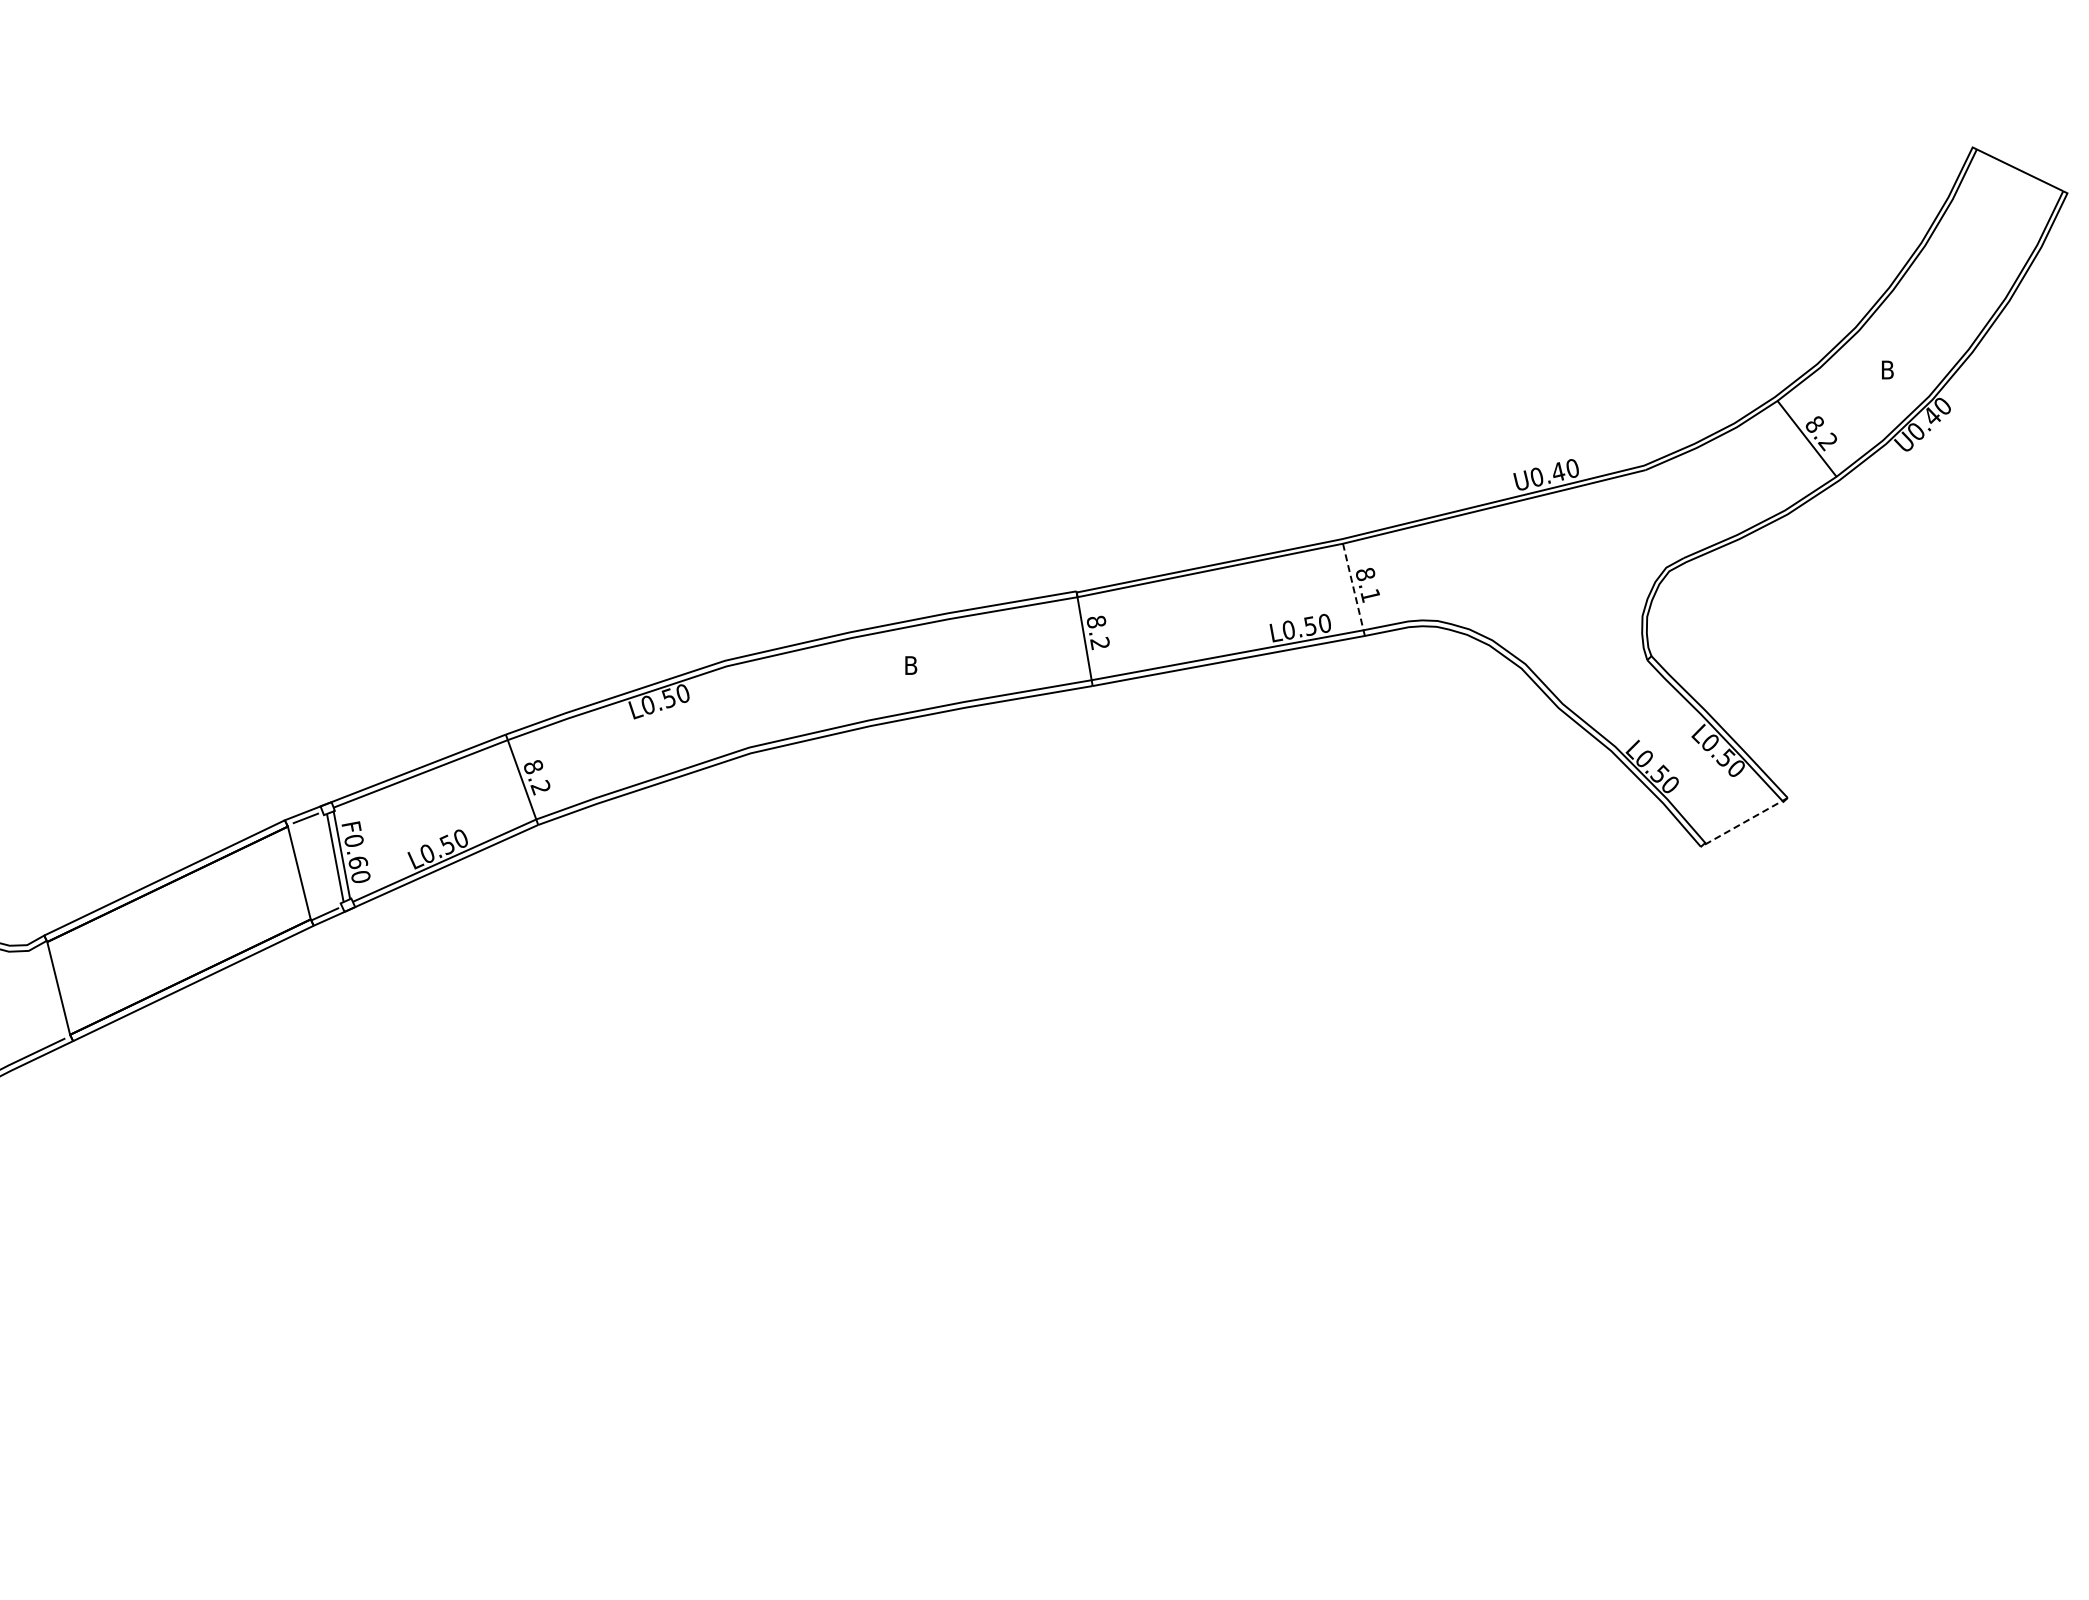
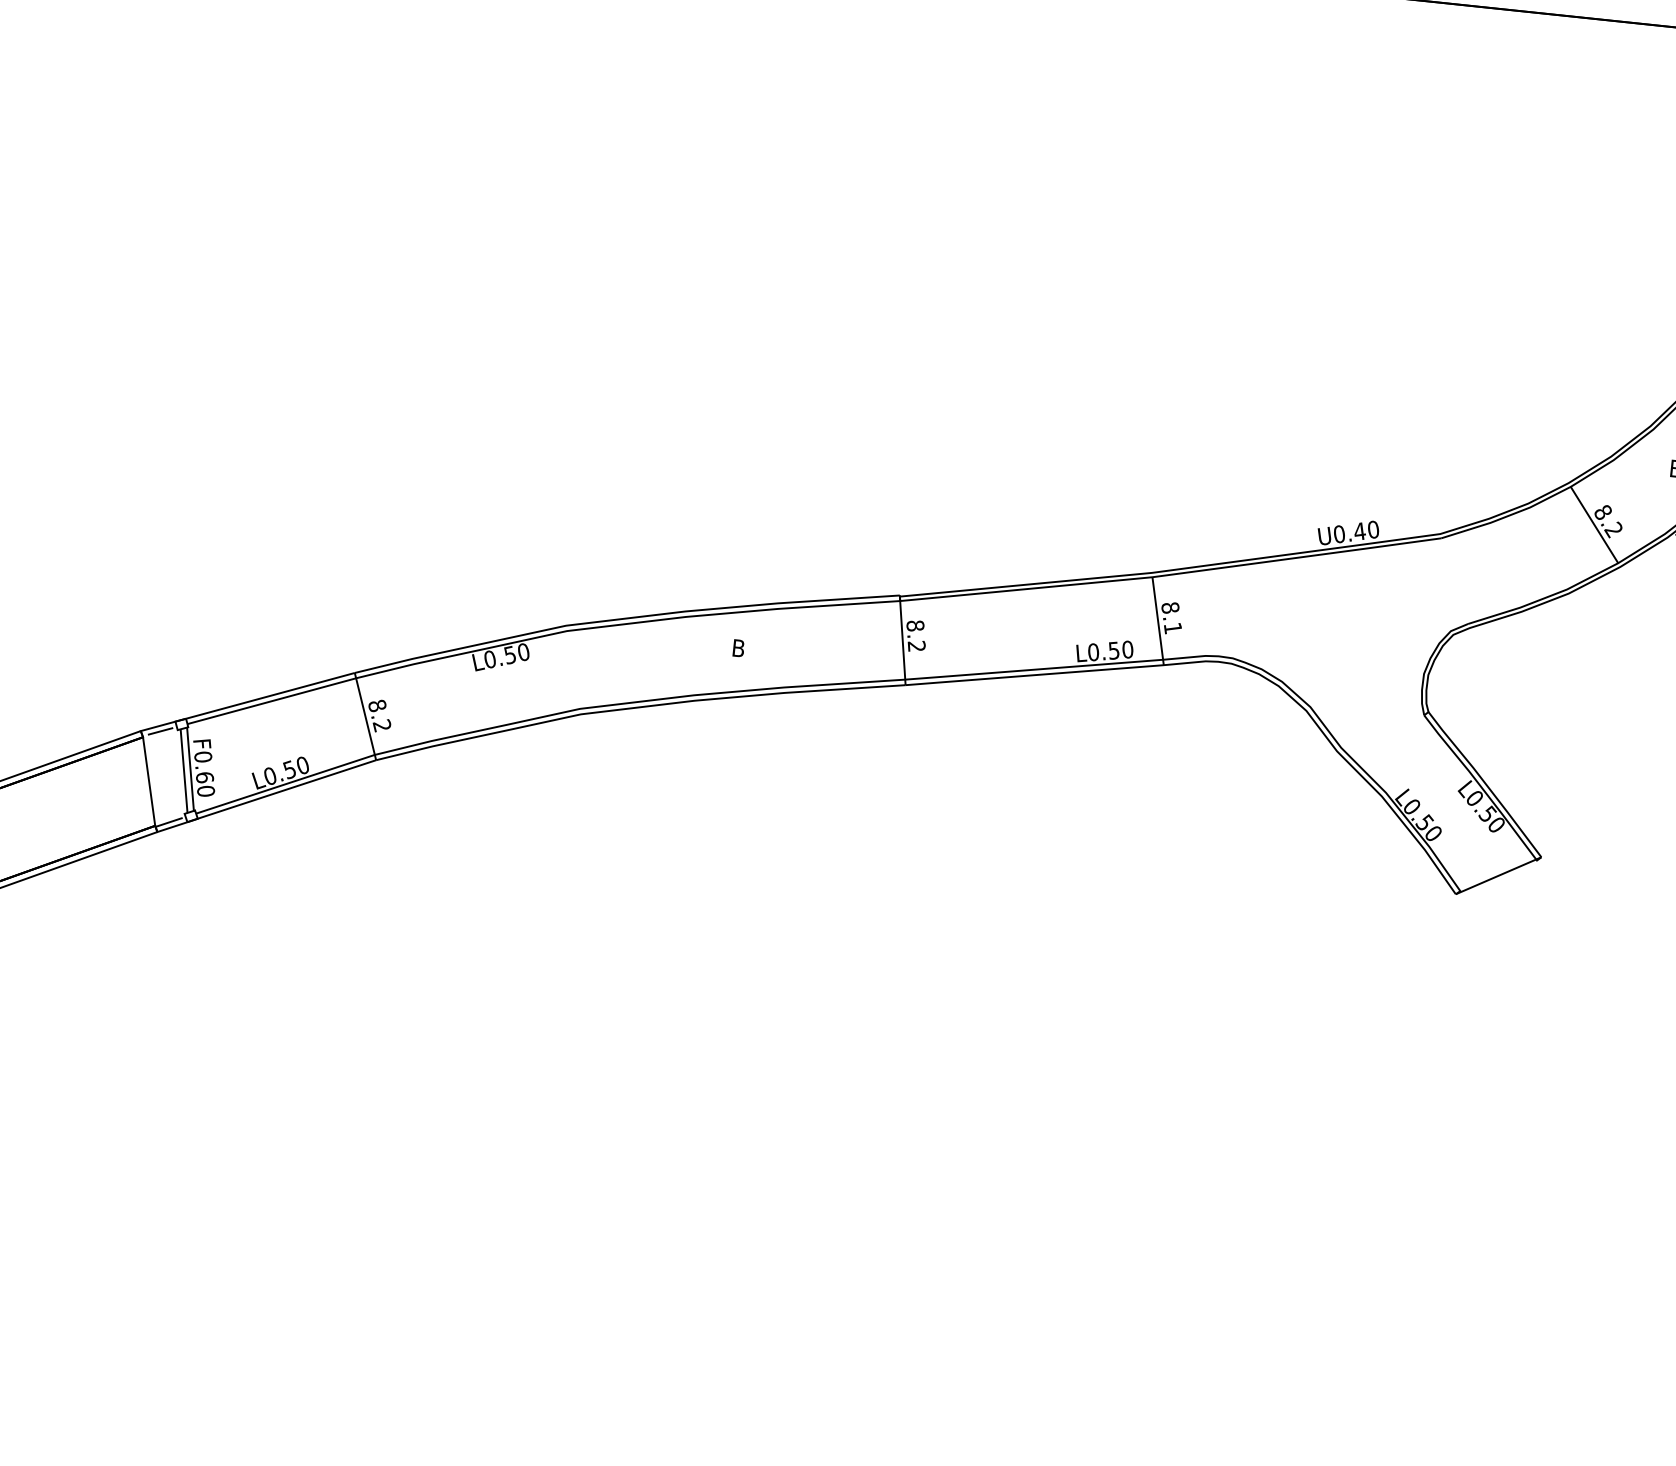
line: (1354, 590) -> (1158, 621), dashed -> solid
line: (1744, 822) -> (1498, 875), dashed -> solid

